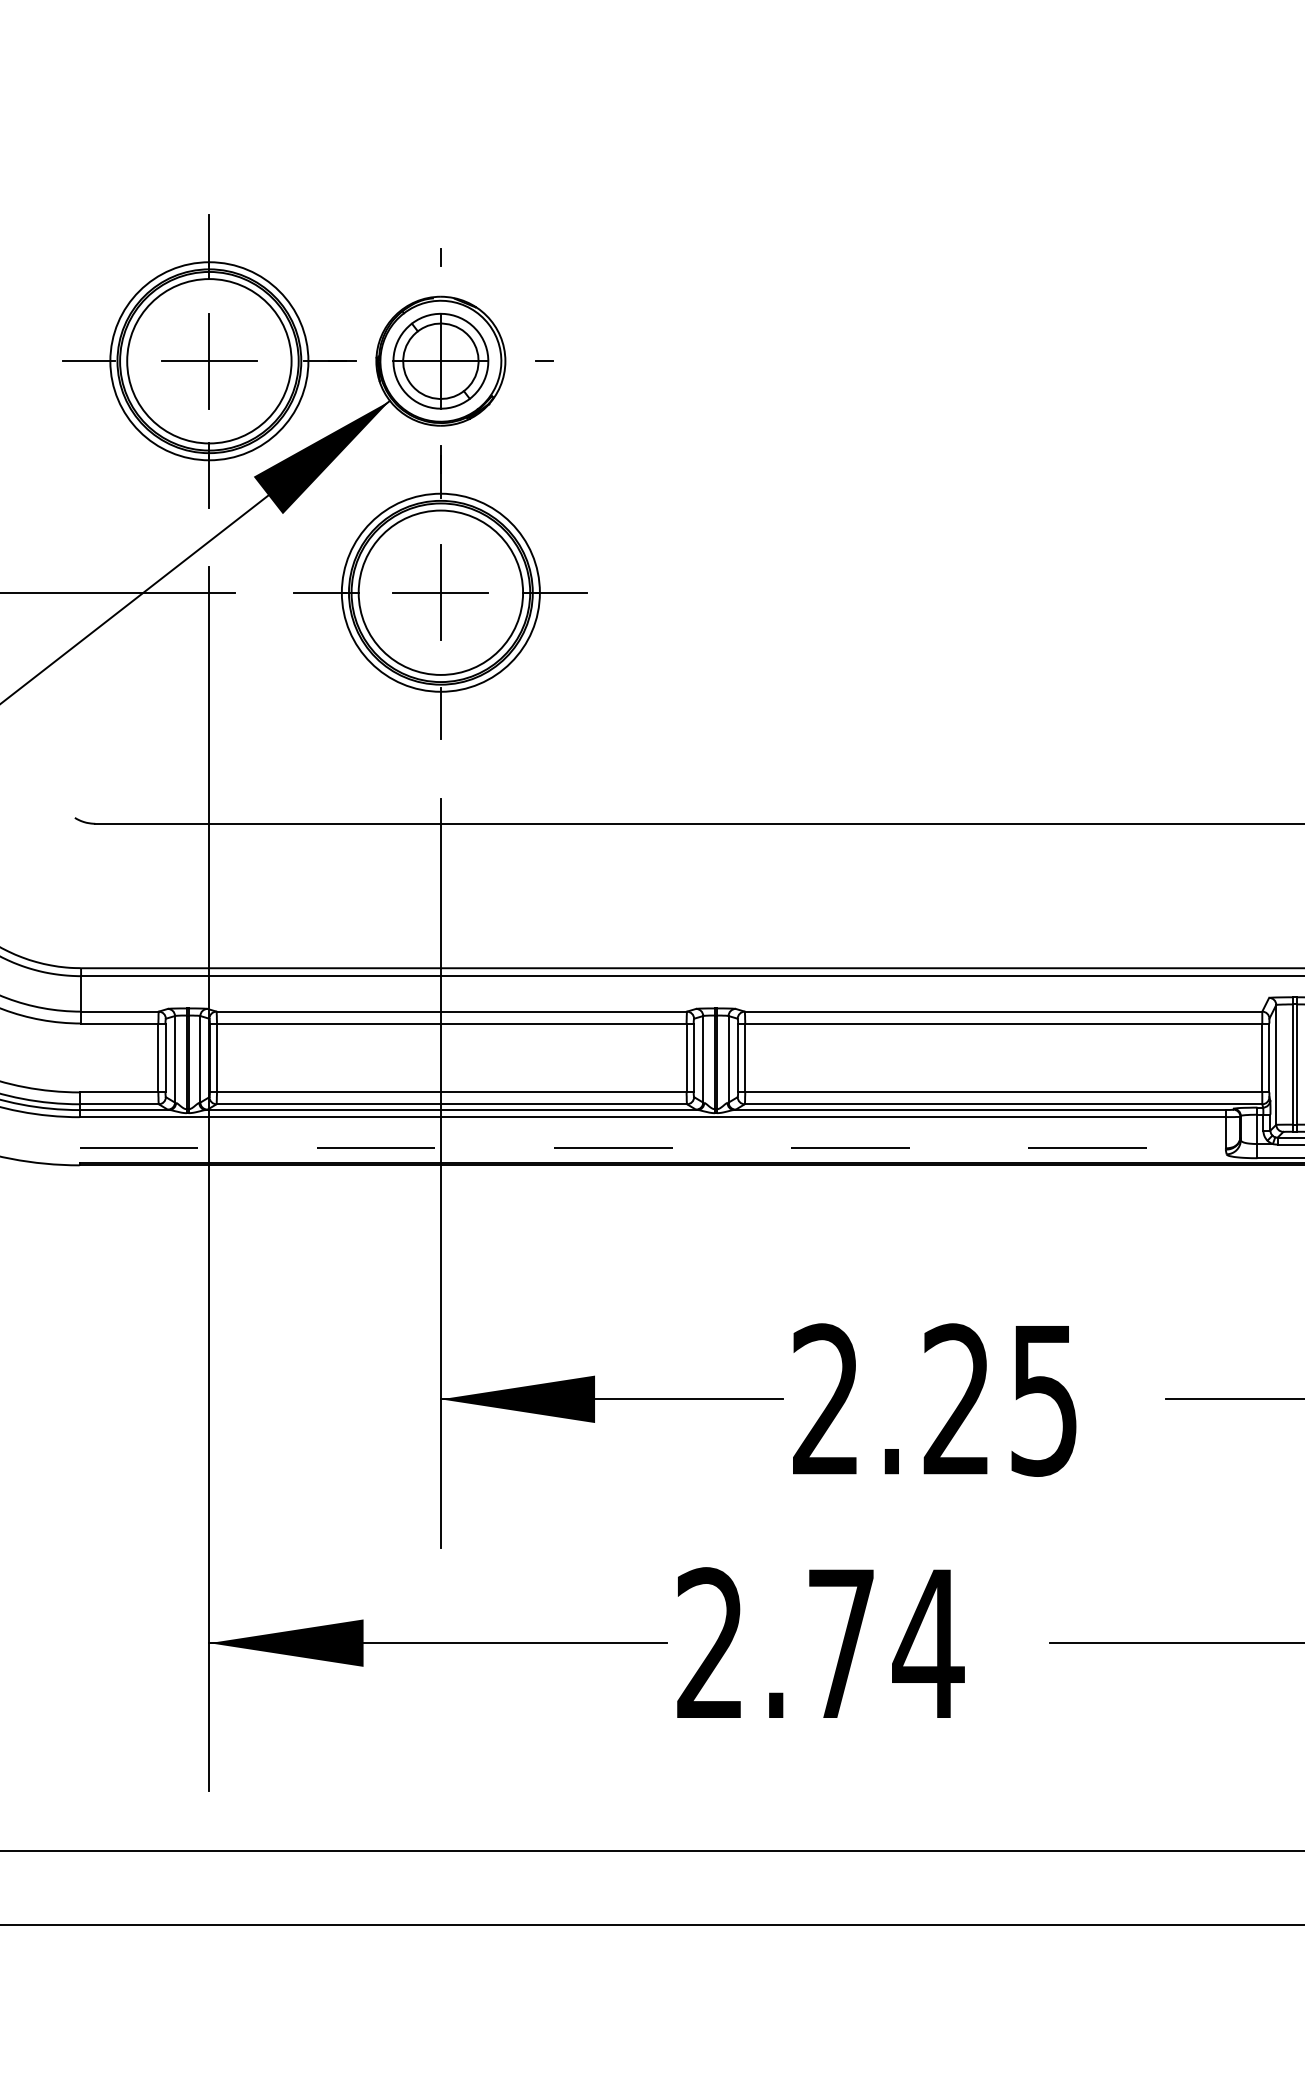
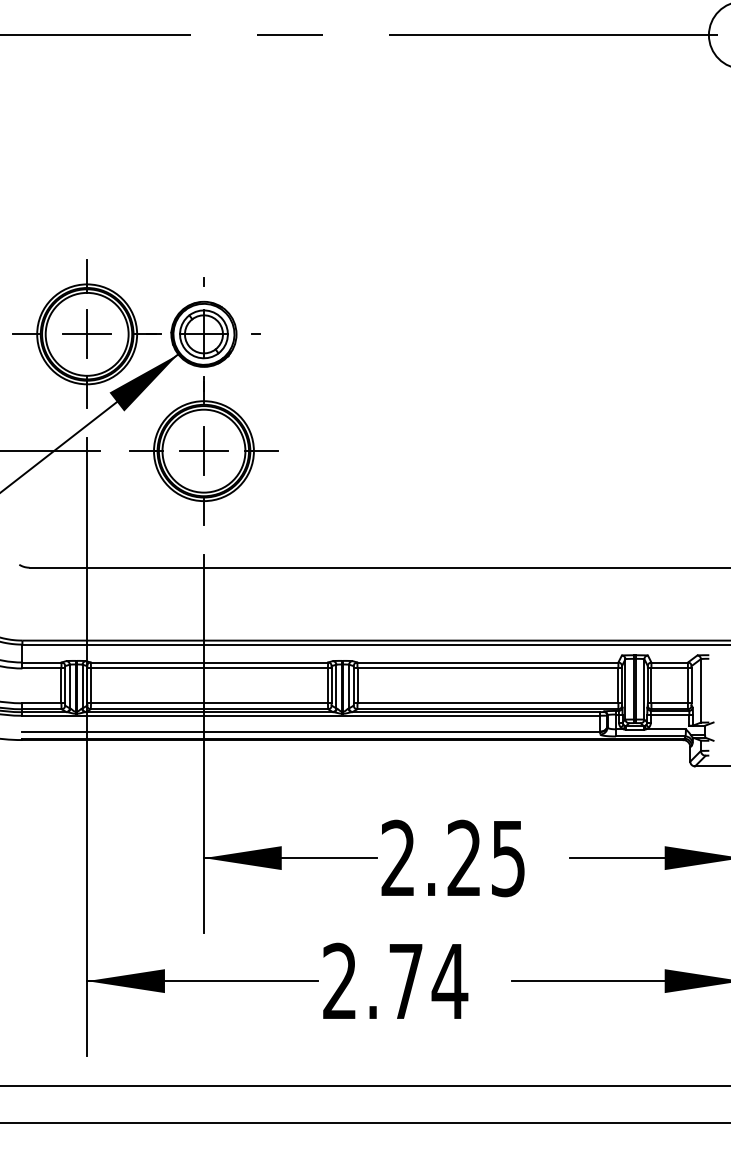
line: (654, 1148) -> (311, 731), dashed -> solid

